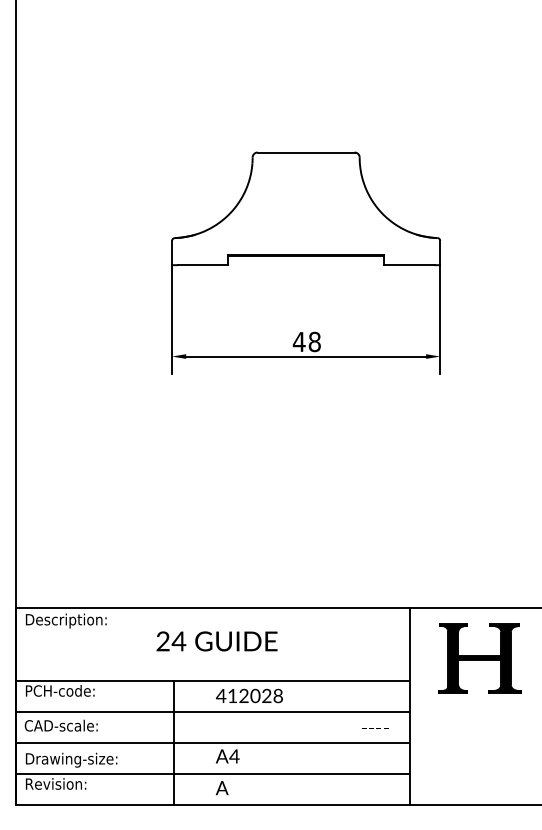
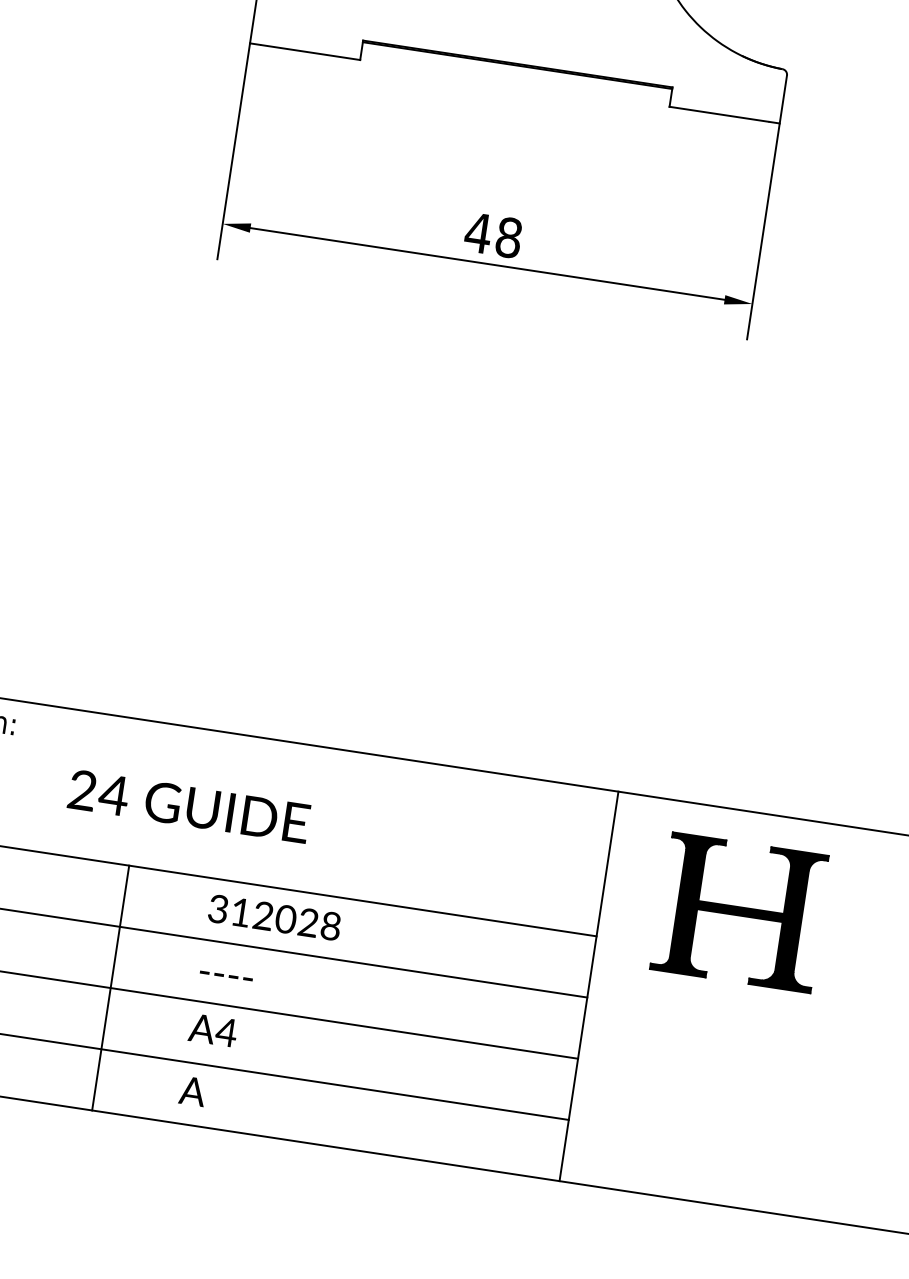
text: (216, 641) -> (187, 806), moved
text: (221, 695) -> (219, 908), 412028 -> 312028
text: (375, 728) -> (226, 976), moved

